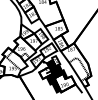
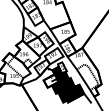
fill: (64, 82) -> (71, 91), added

